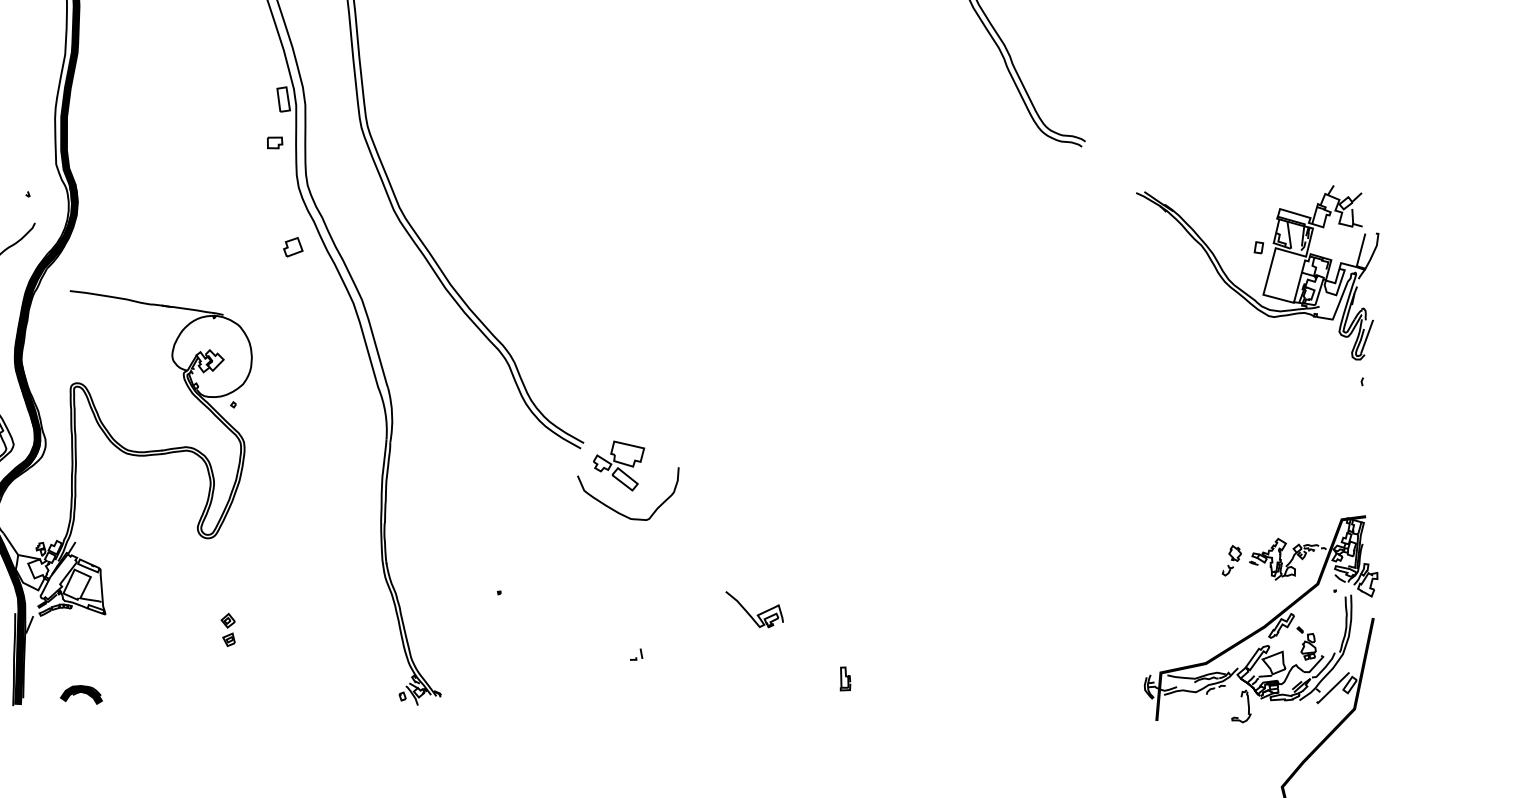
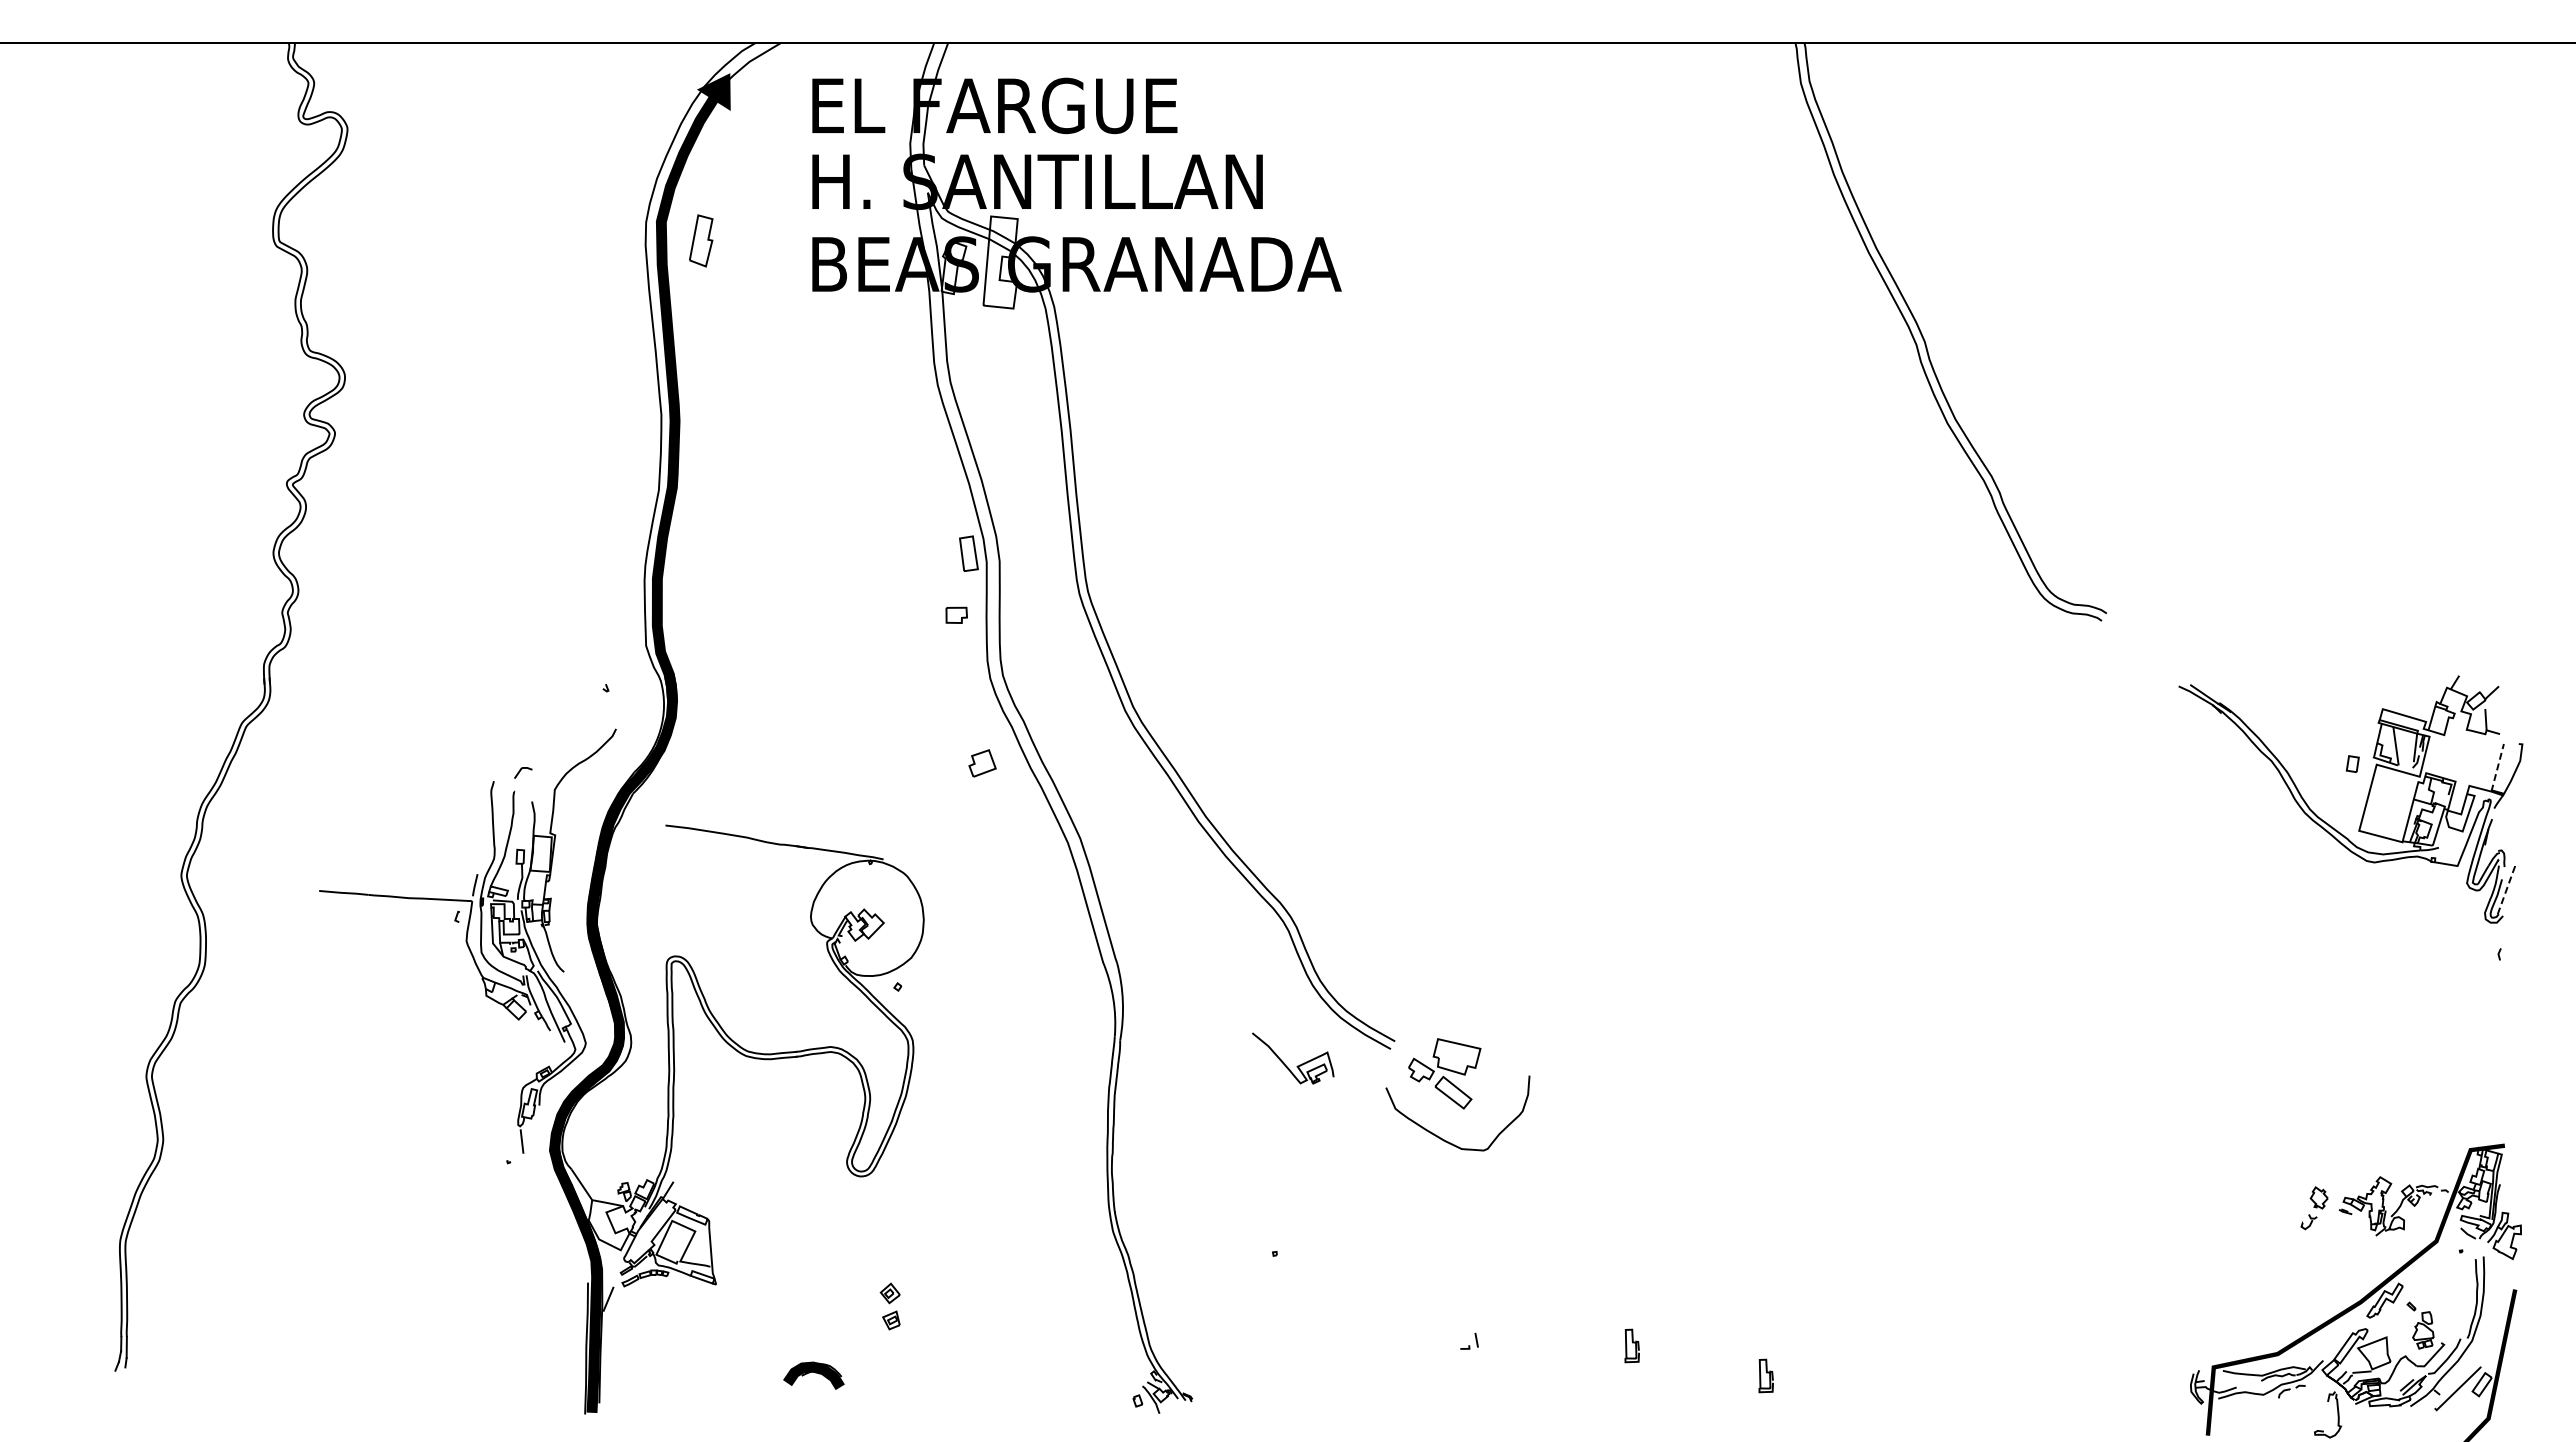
line: (1360, 251) -> (2497, 769), solid -> dashed
line: (1367, 336) -> (2506, 889), solid -> dashed
part: (757, 614) -> (1297, 1065), moved
part: (750, 657) -> (1631, 1345), added
part: (81, 694) -> (813, 1375), moved

